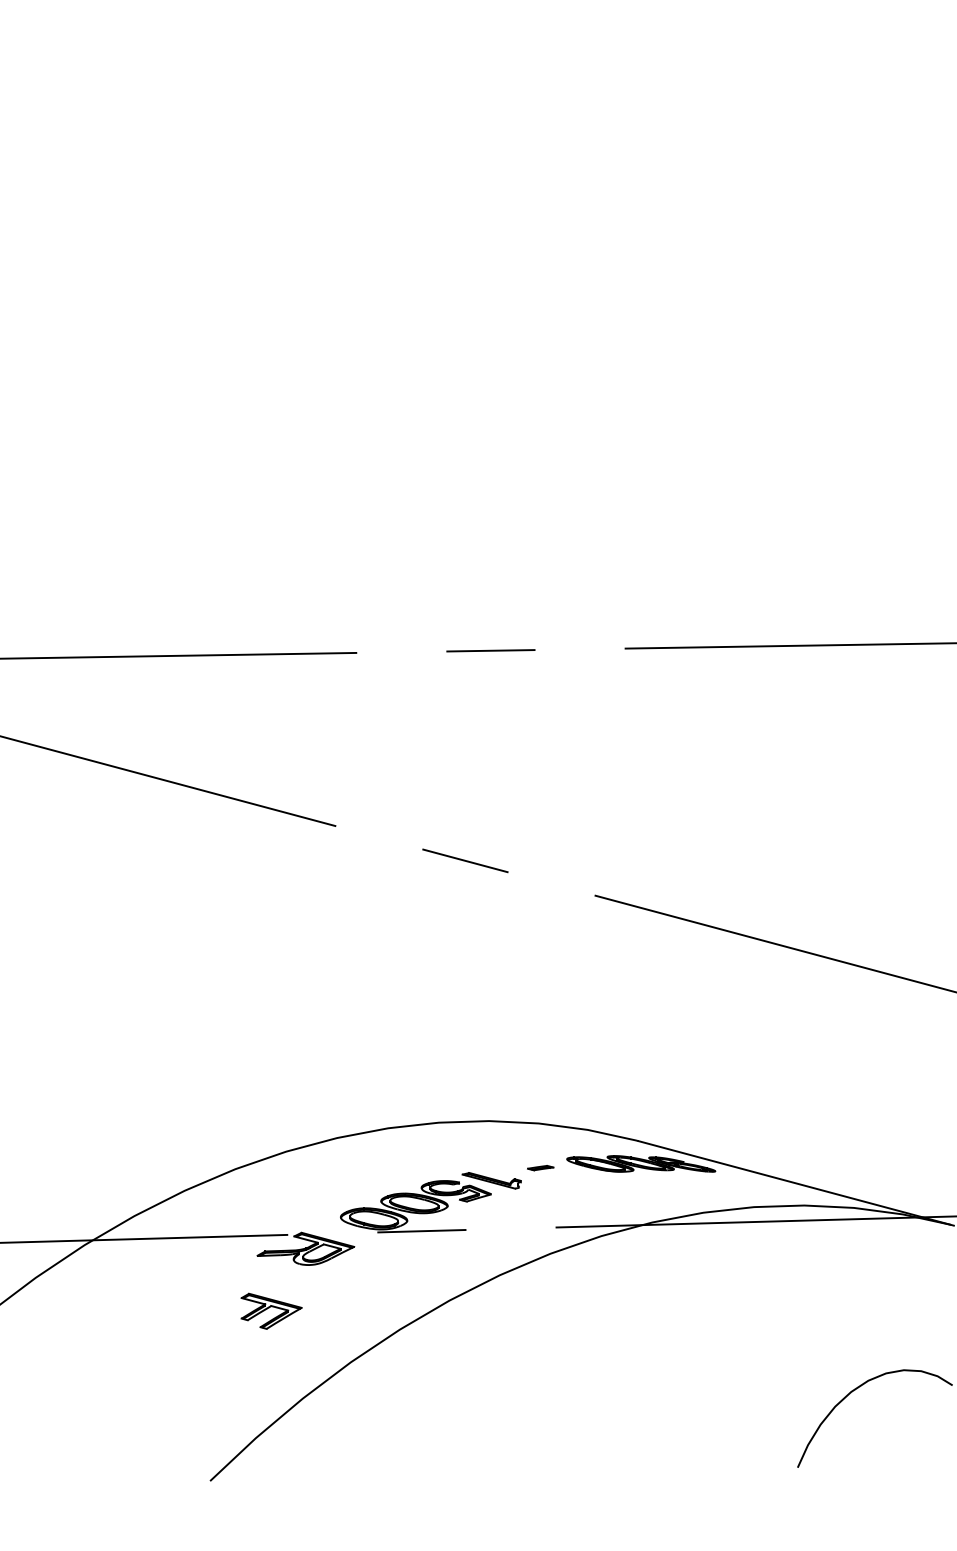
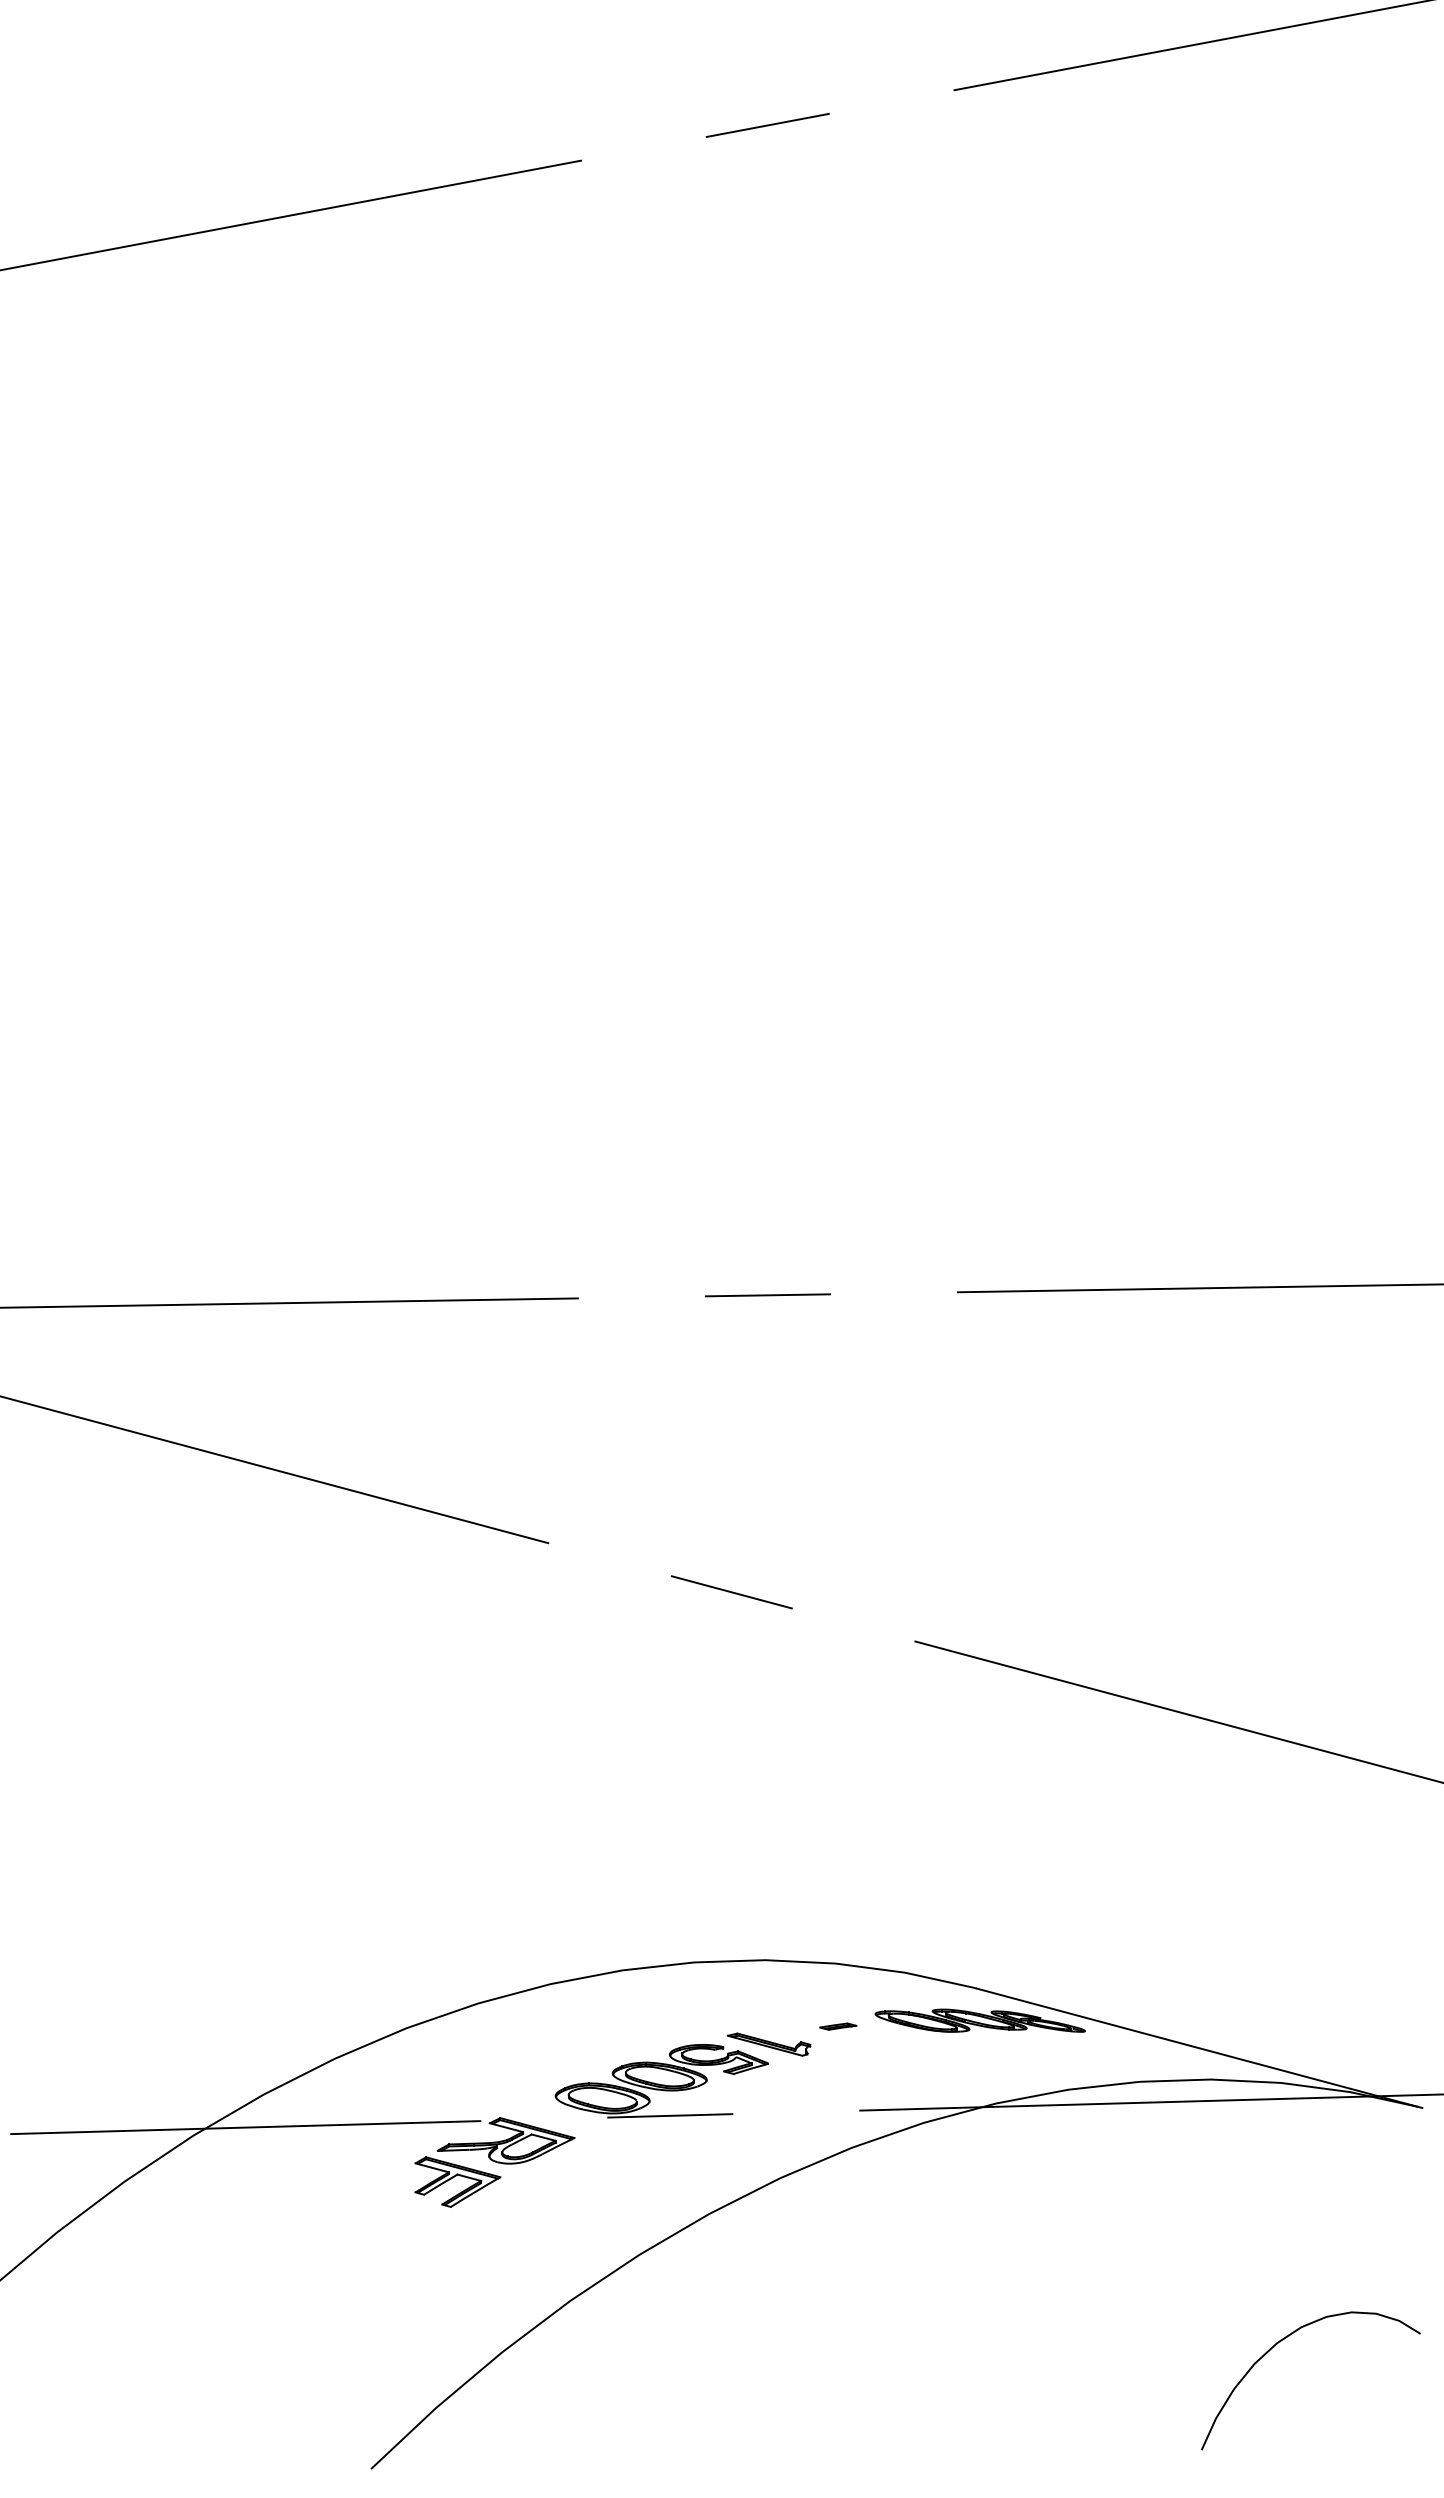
part: (271, 1310) -> (457, 2181), moved

